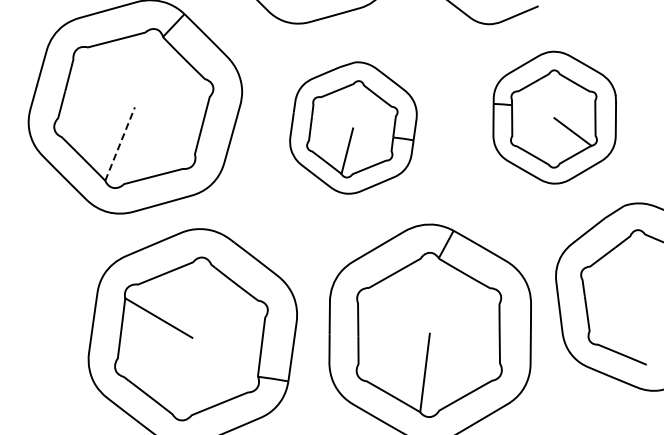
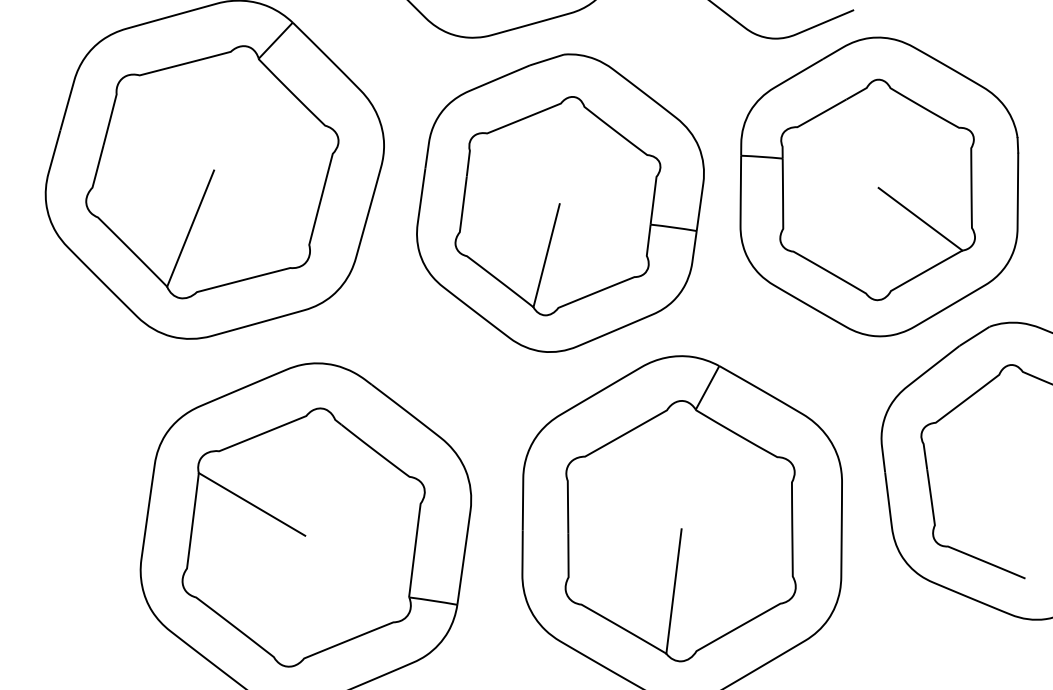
part: (554, 117) -> (879, 186), size x1.43
part: (353, 127) -> (560, 202), size x1.43
line: (120, 144) -> (191, 229), dashed -> solid

